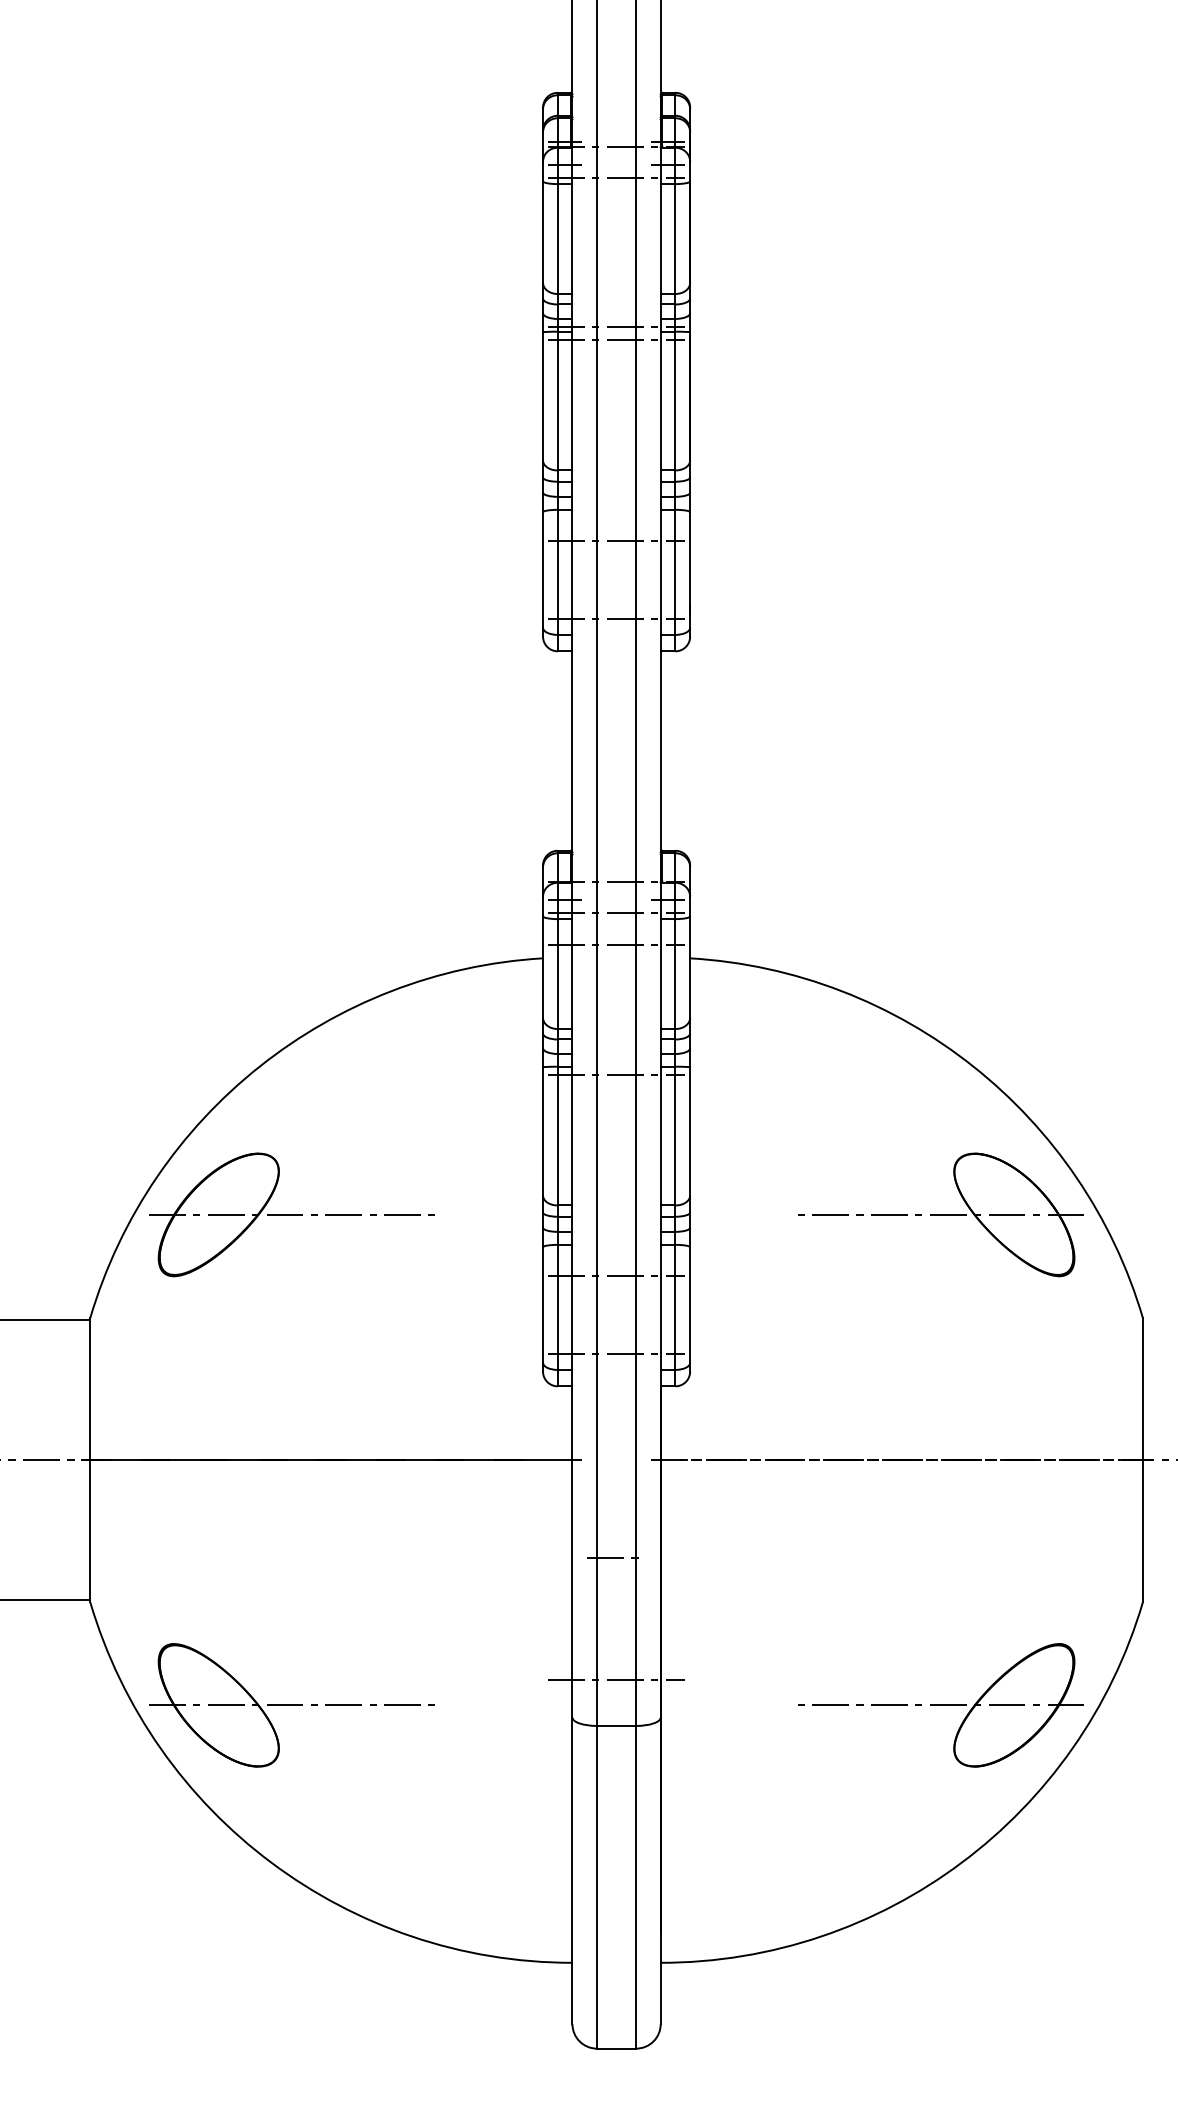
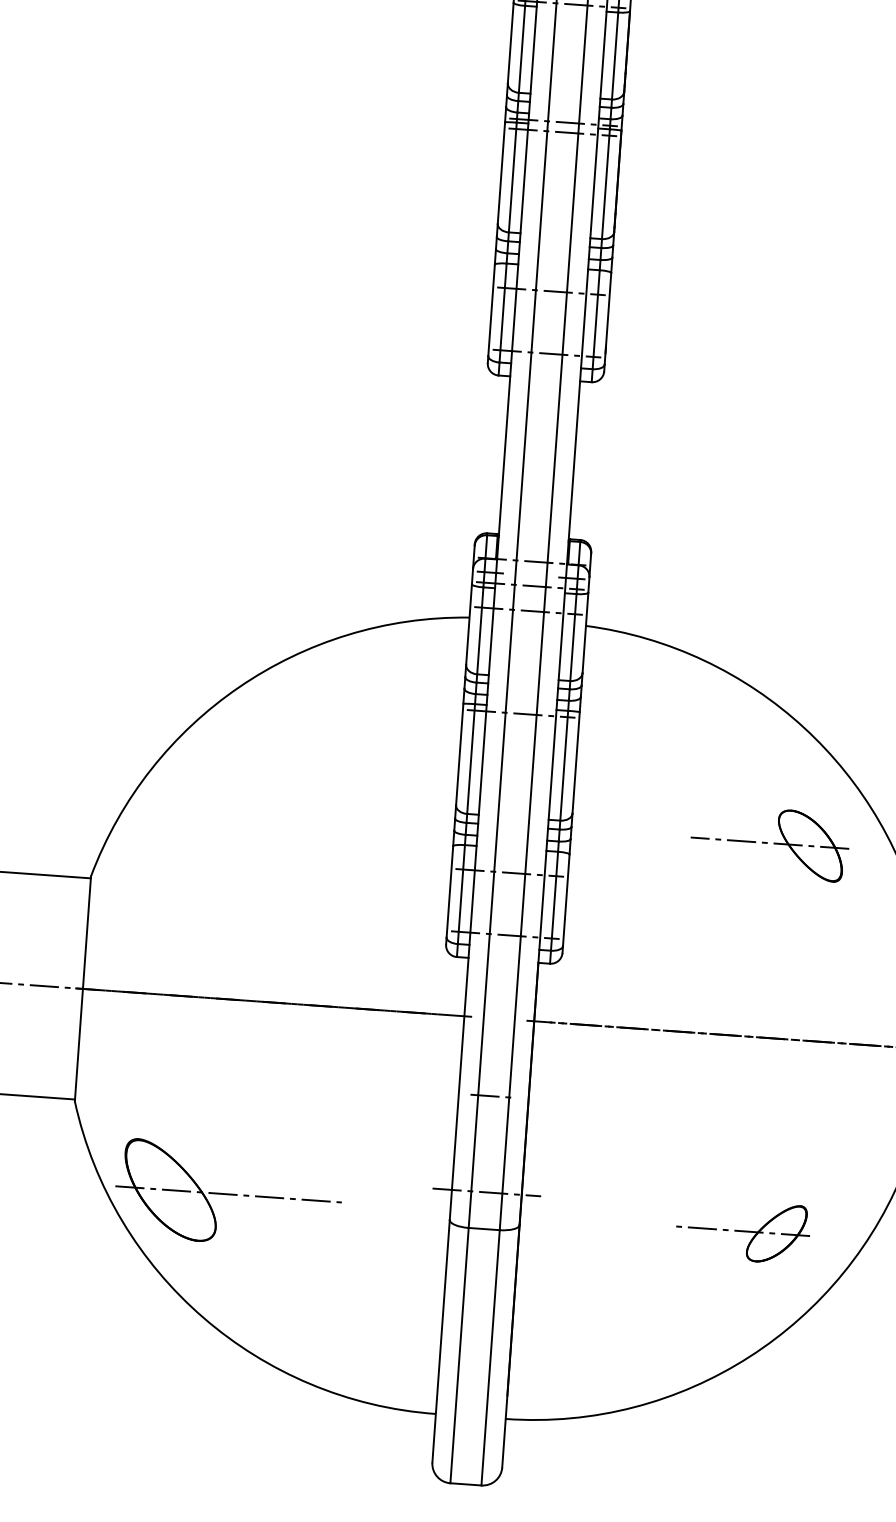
part: (291, 1214) -> (256, 805), removed
part: (940, 1214) -> (769, 842), size x0.7
part: (940, 1705) -> (741, 1231), size x0.6

